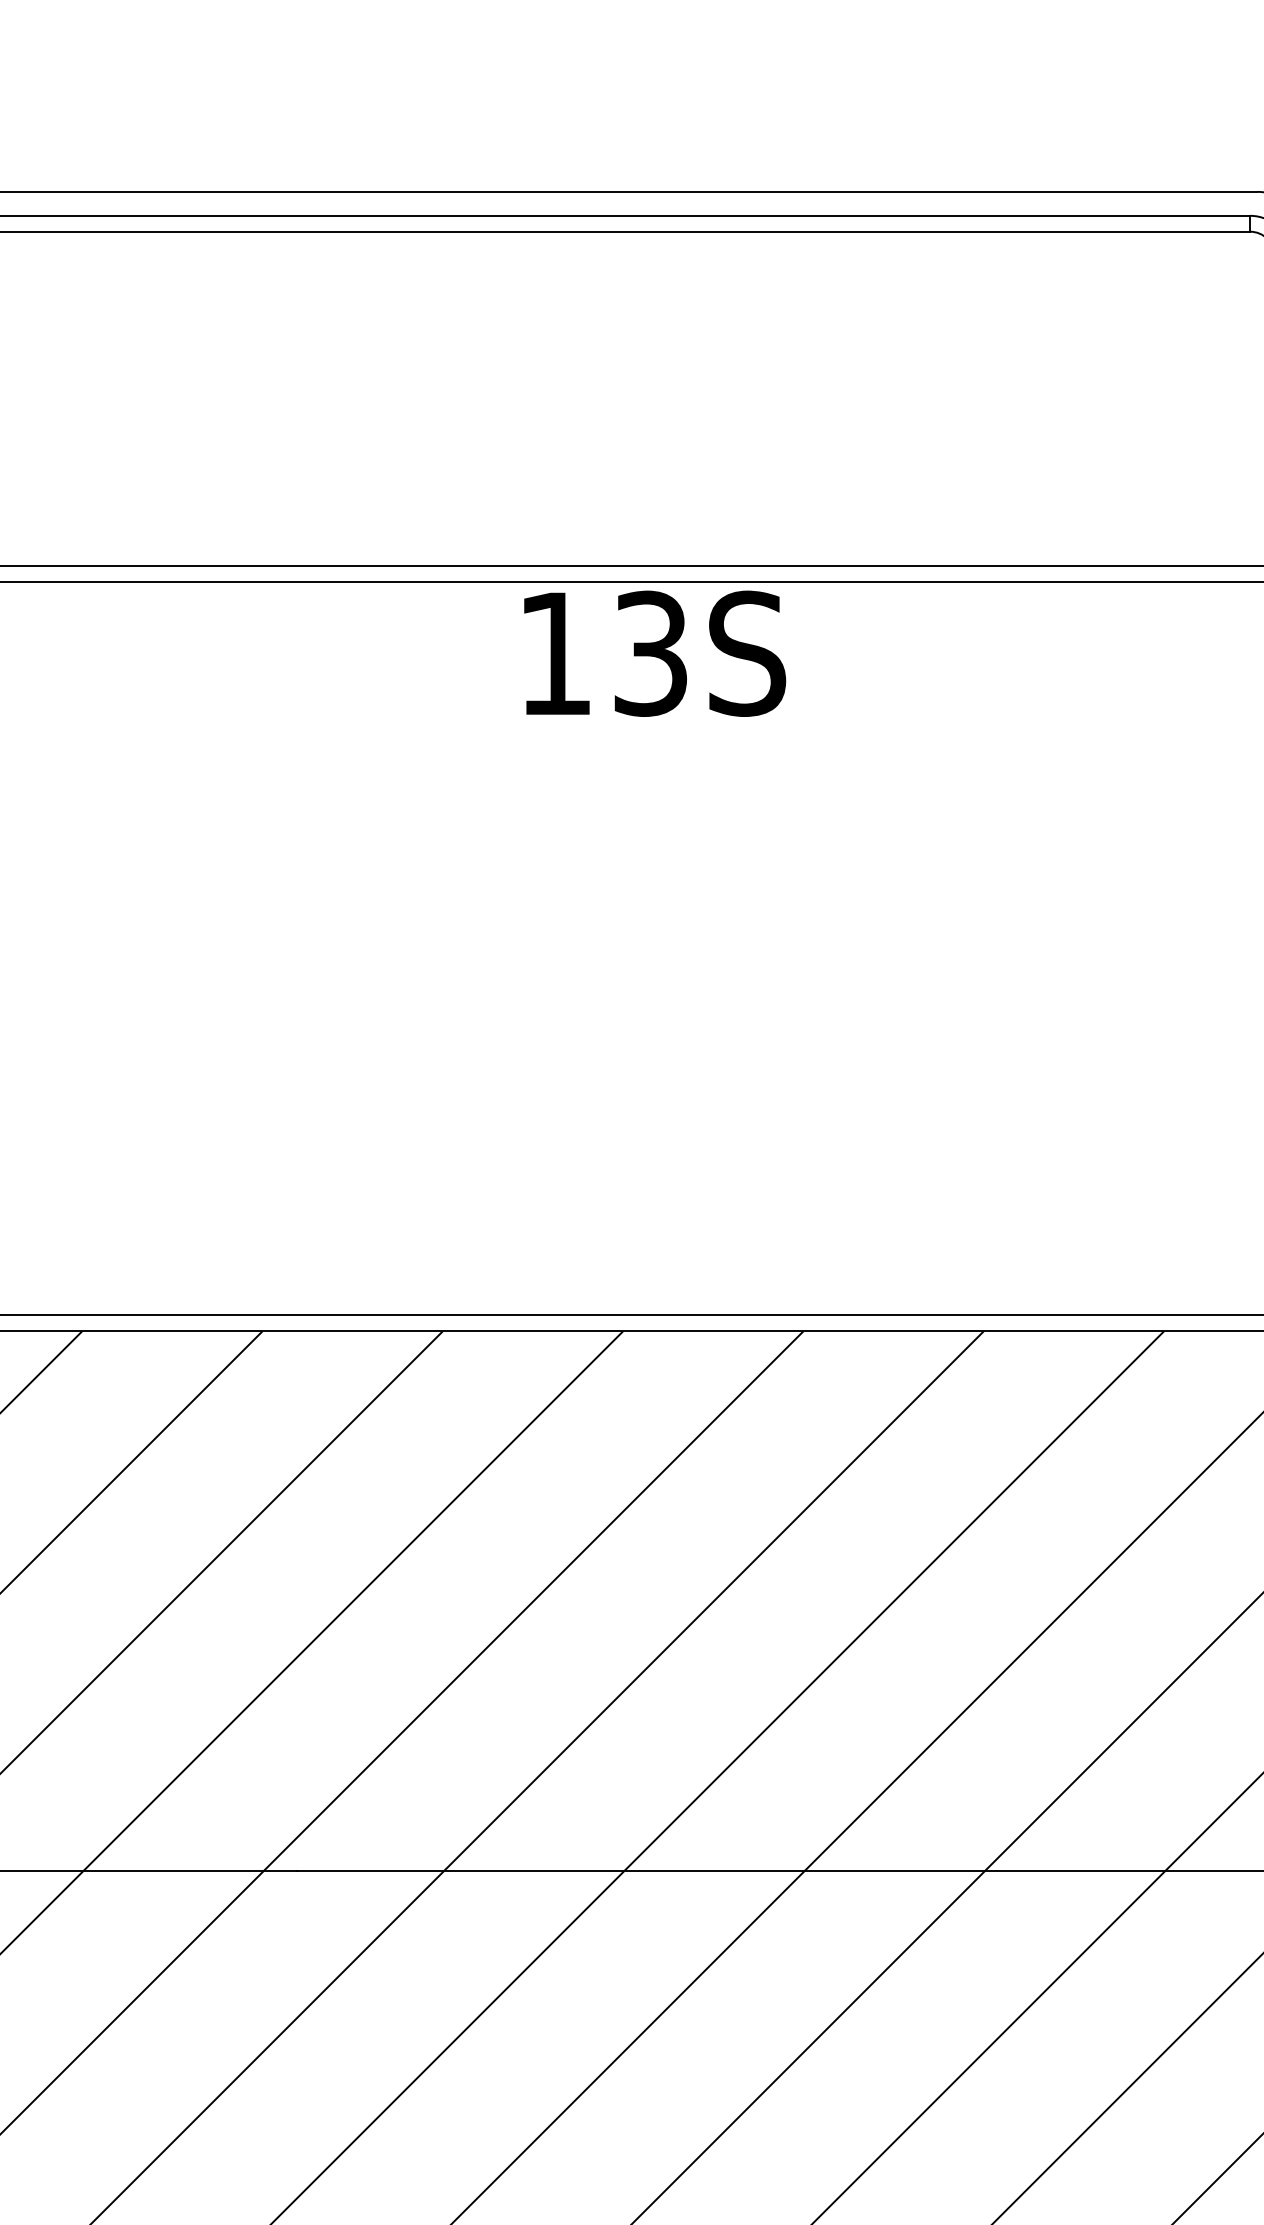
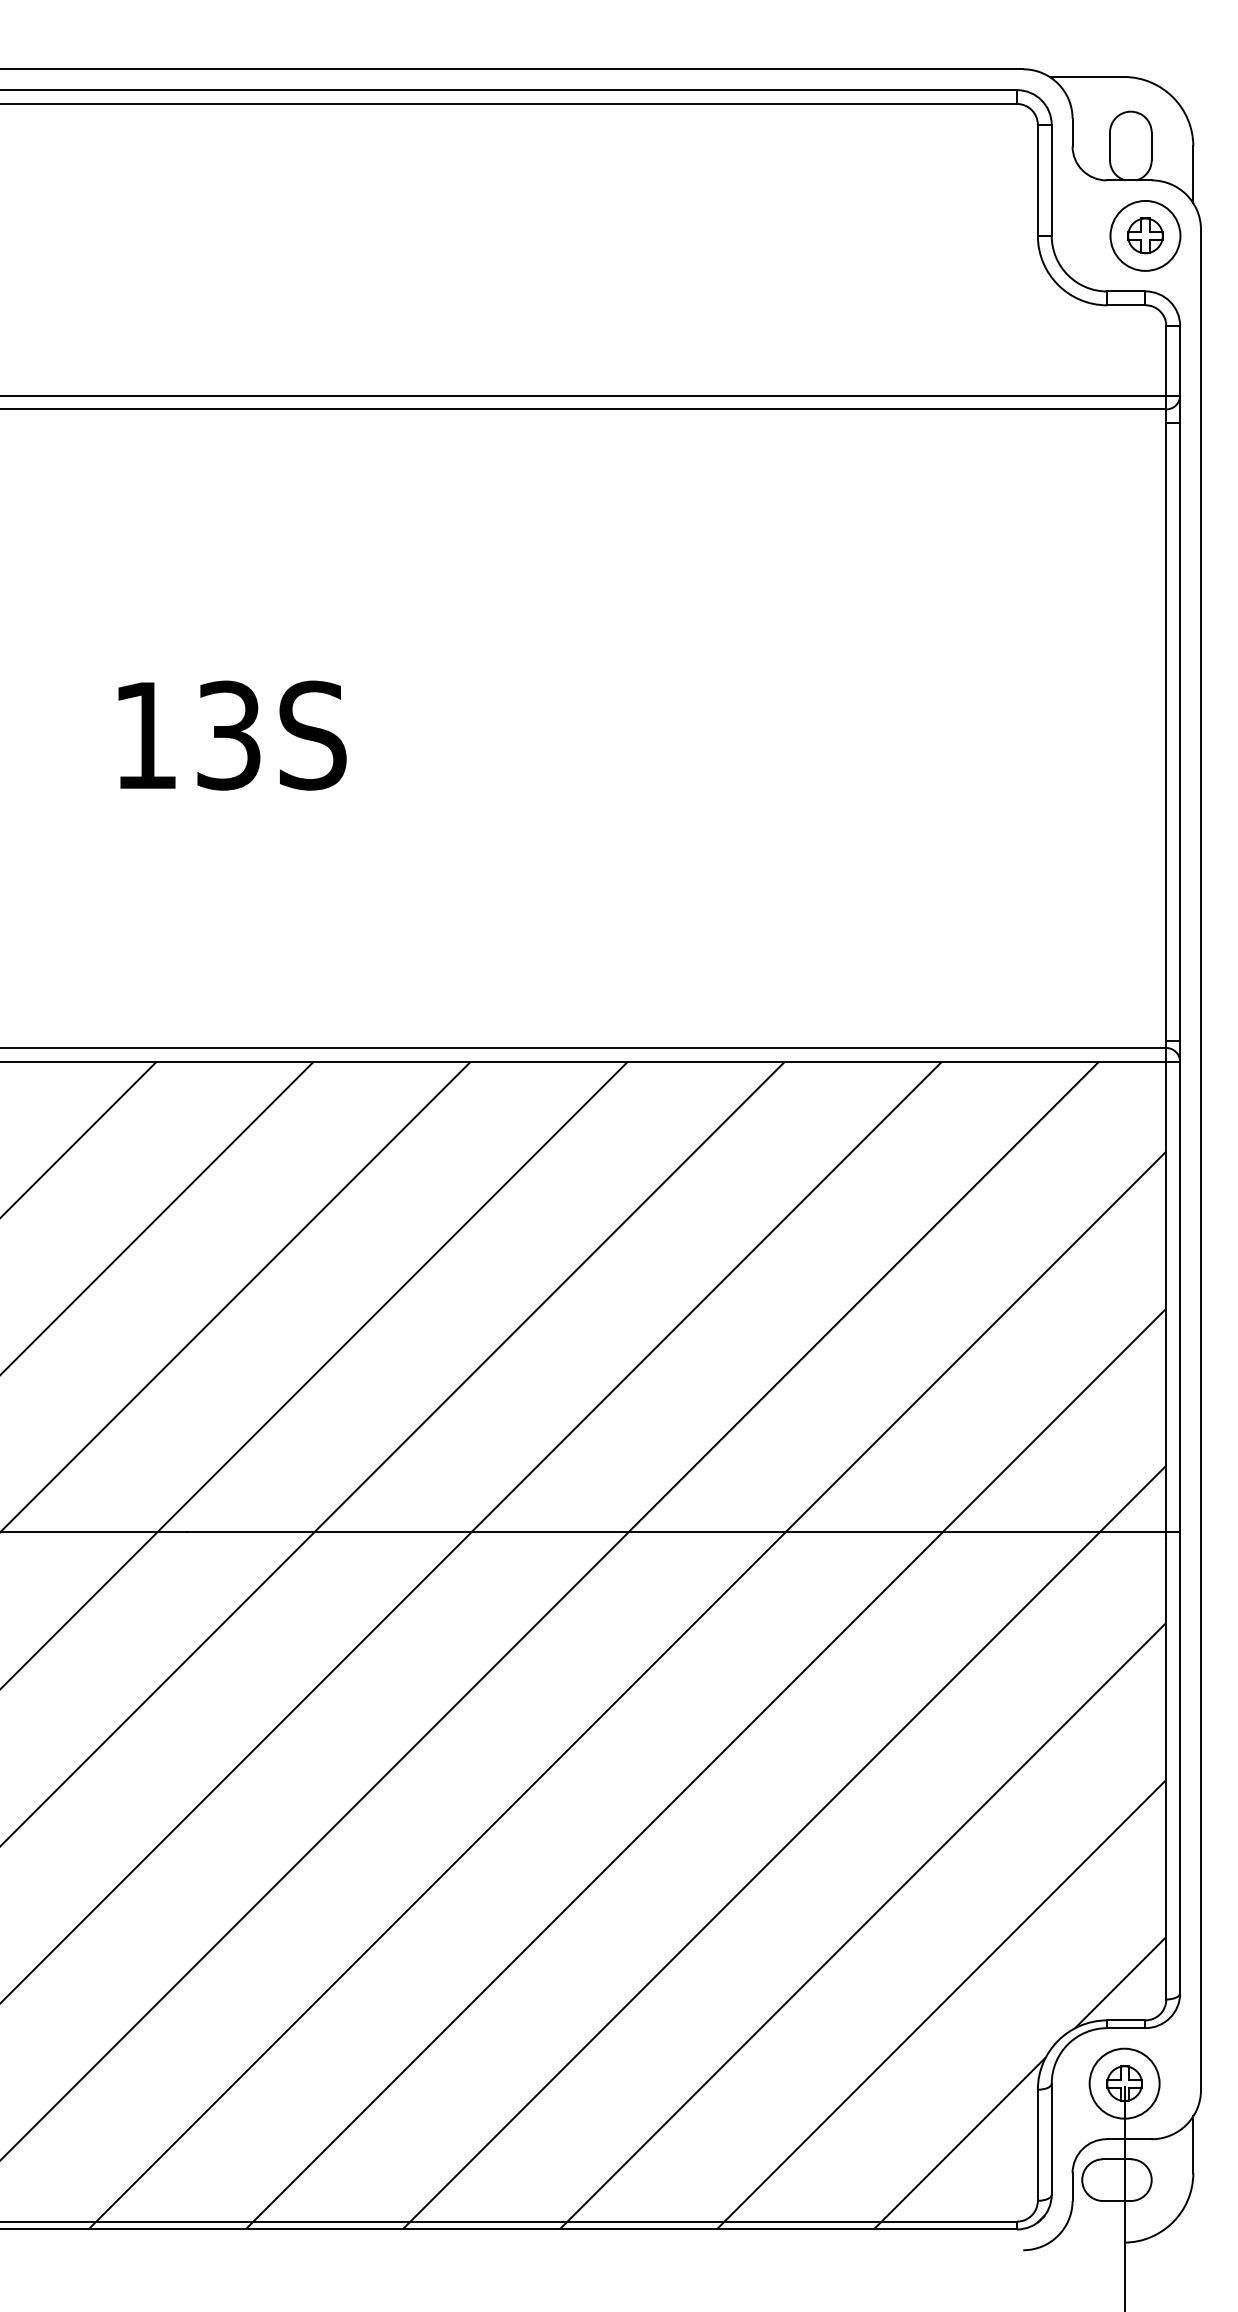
text: (655, 653) -> (232, 735), moved

